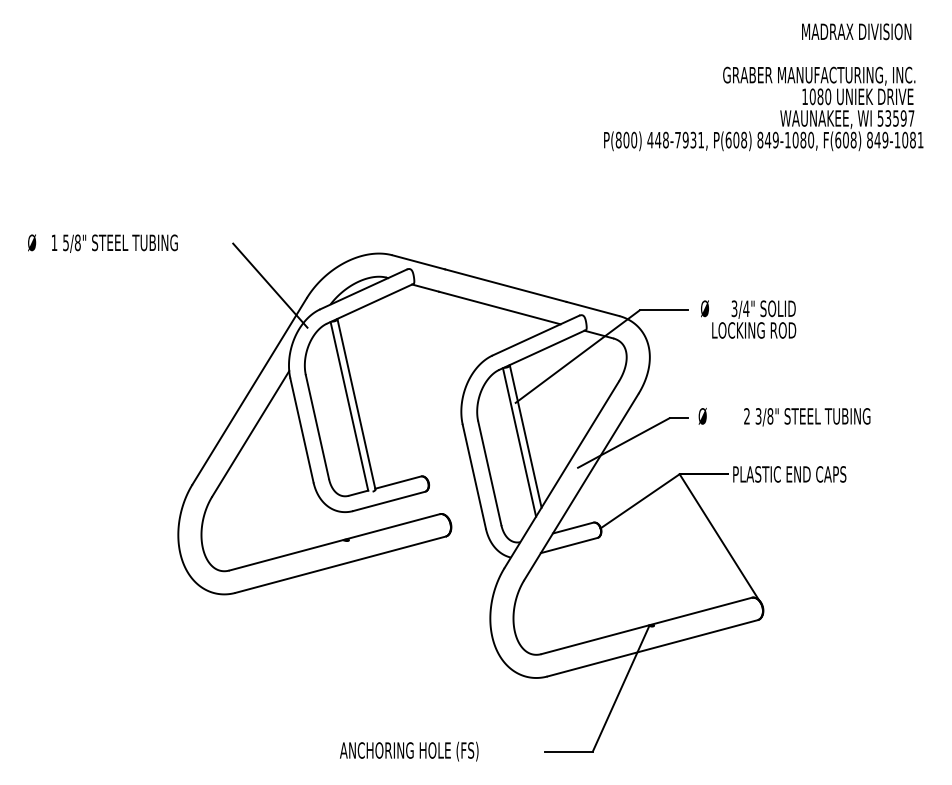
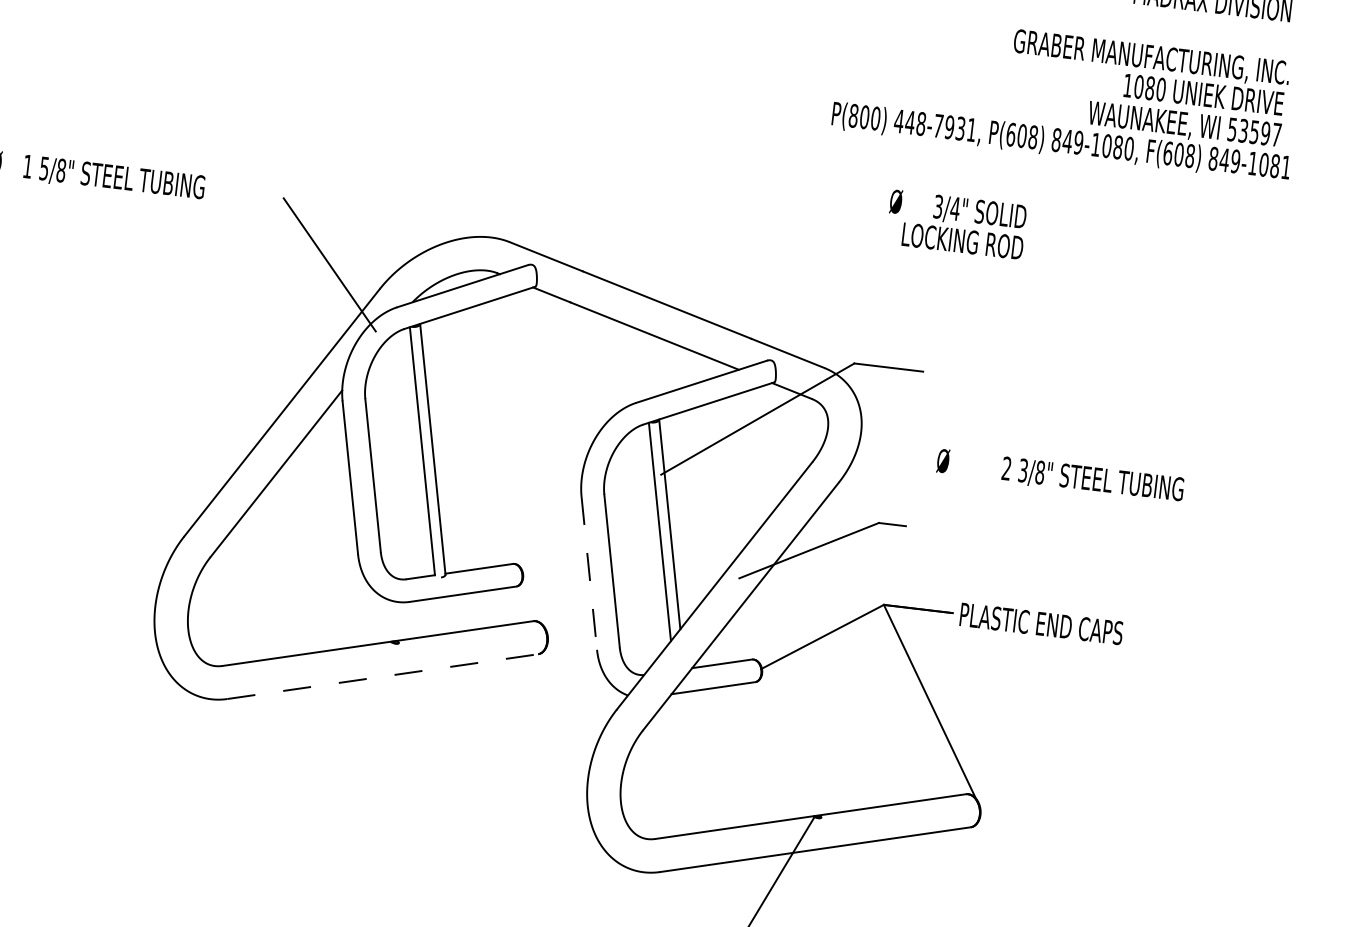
text: (748, 319) -> (956, 224), moved
text: (784, 417) -> (1060, 476), moved
line: (474, 477) -> (589, 574), solid -> dashed
line: (340, 564) -> (382, 676), solid -> dashed

